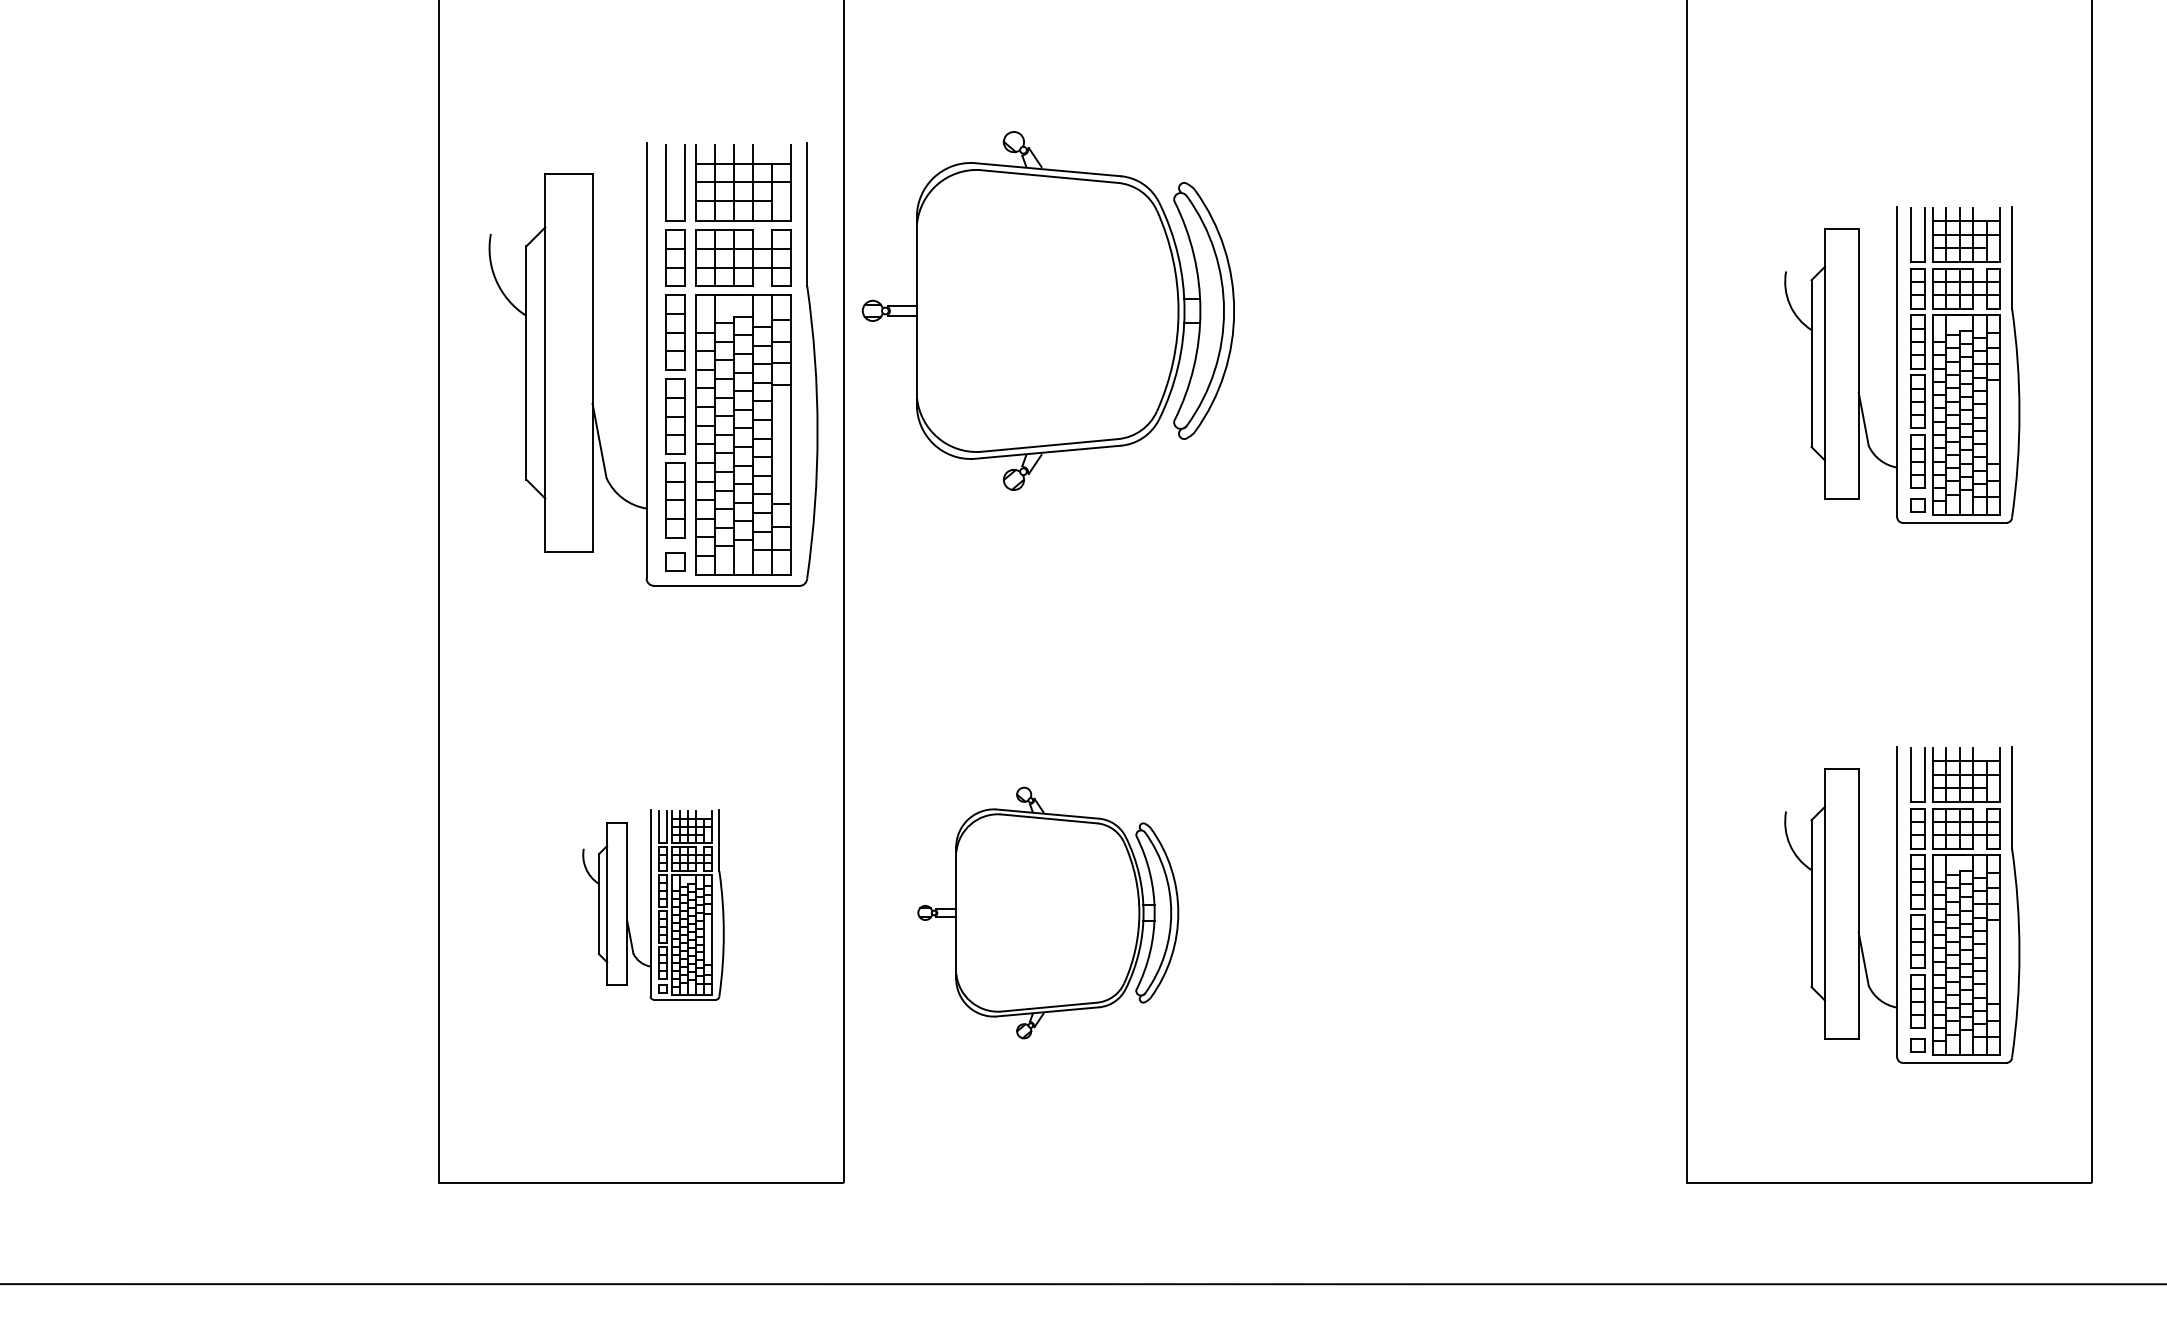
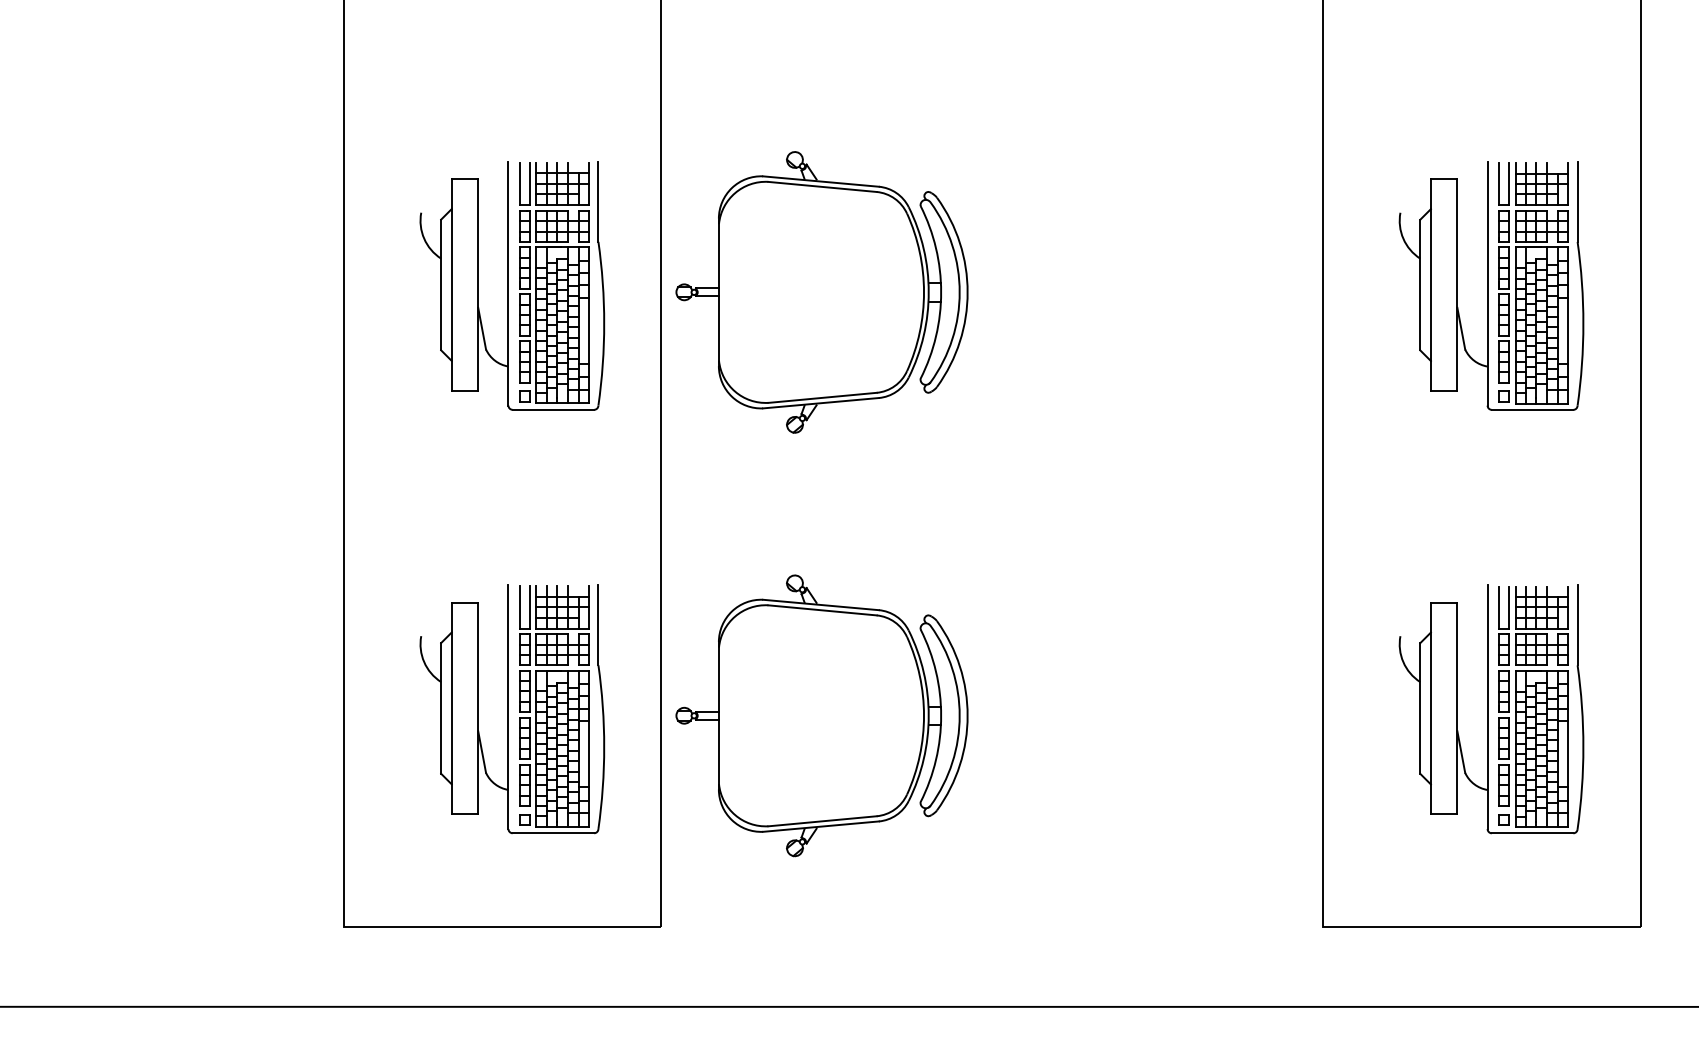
part: (1047, 310) -> (821, 292), moved
part: (653, 364) -> (512, 285), size x0.71
part: (653, 904) -> (512, 709), size x1.67
part: (1047, 912) -> (821, 715), size x1.43

